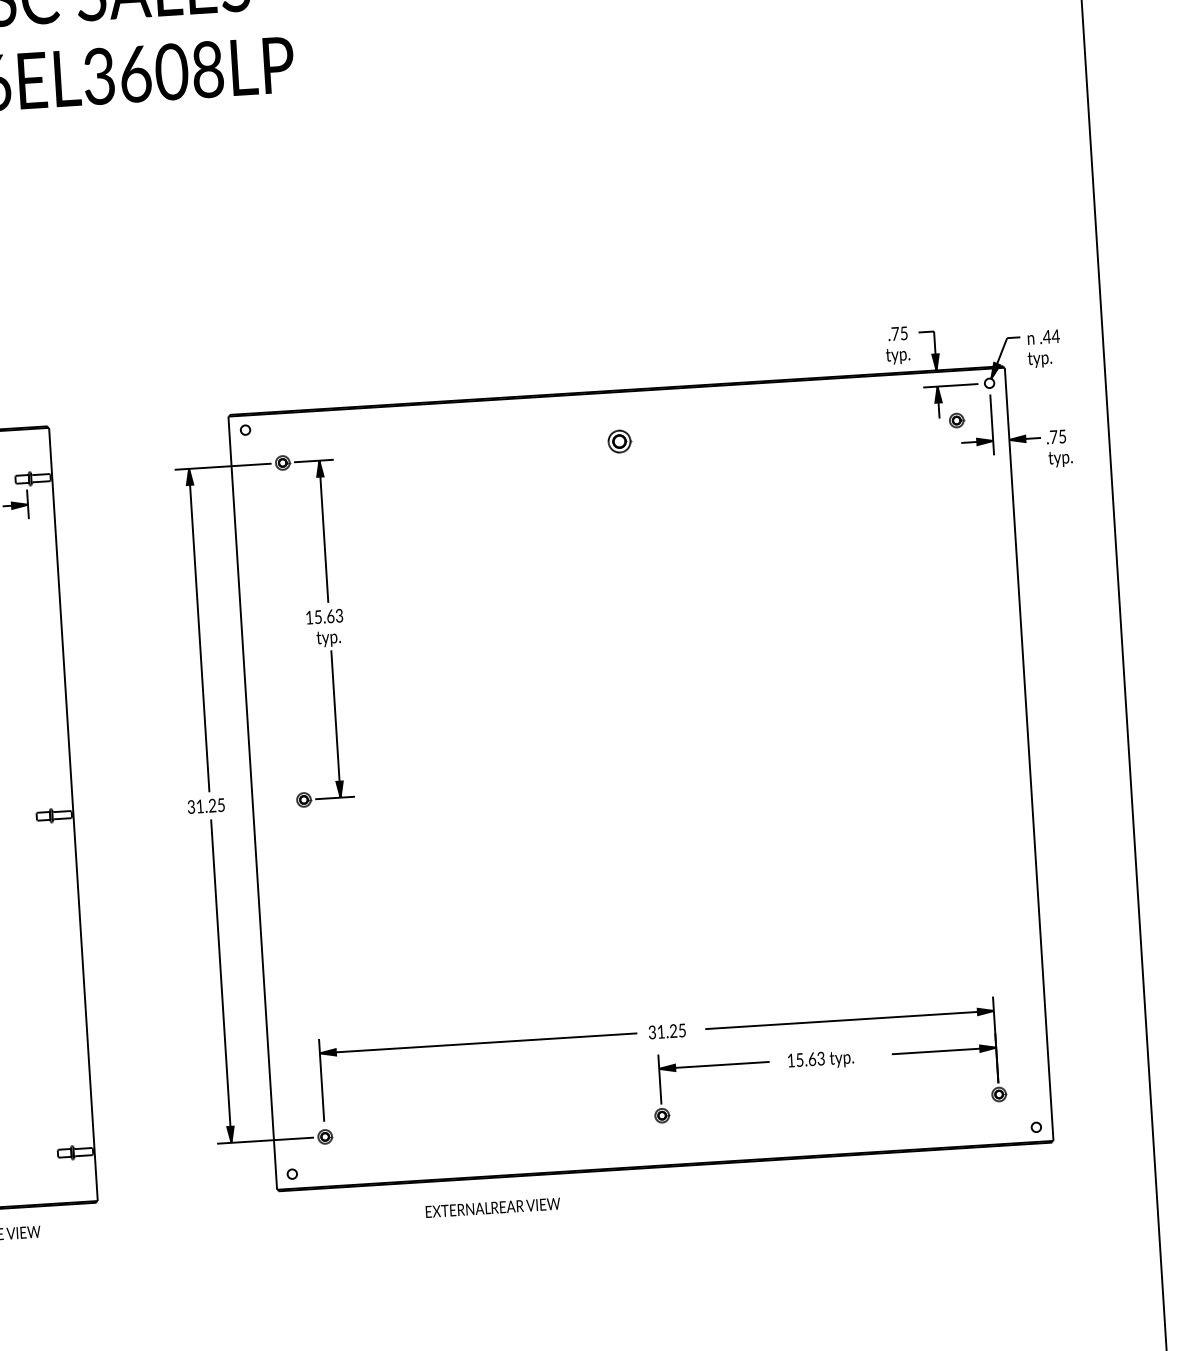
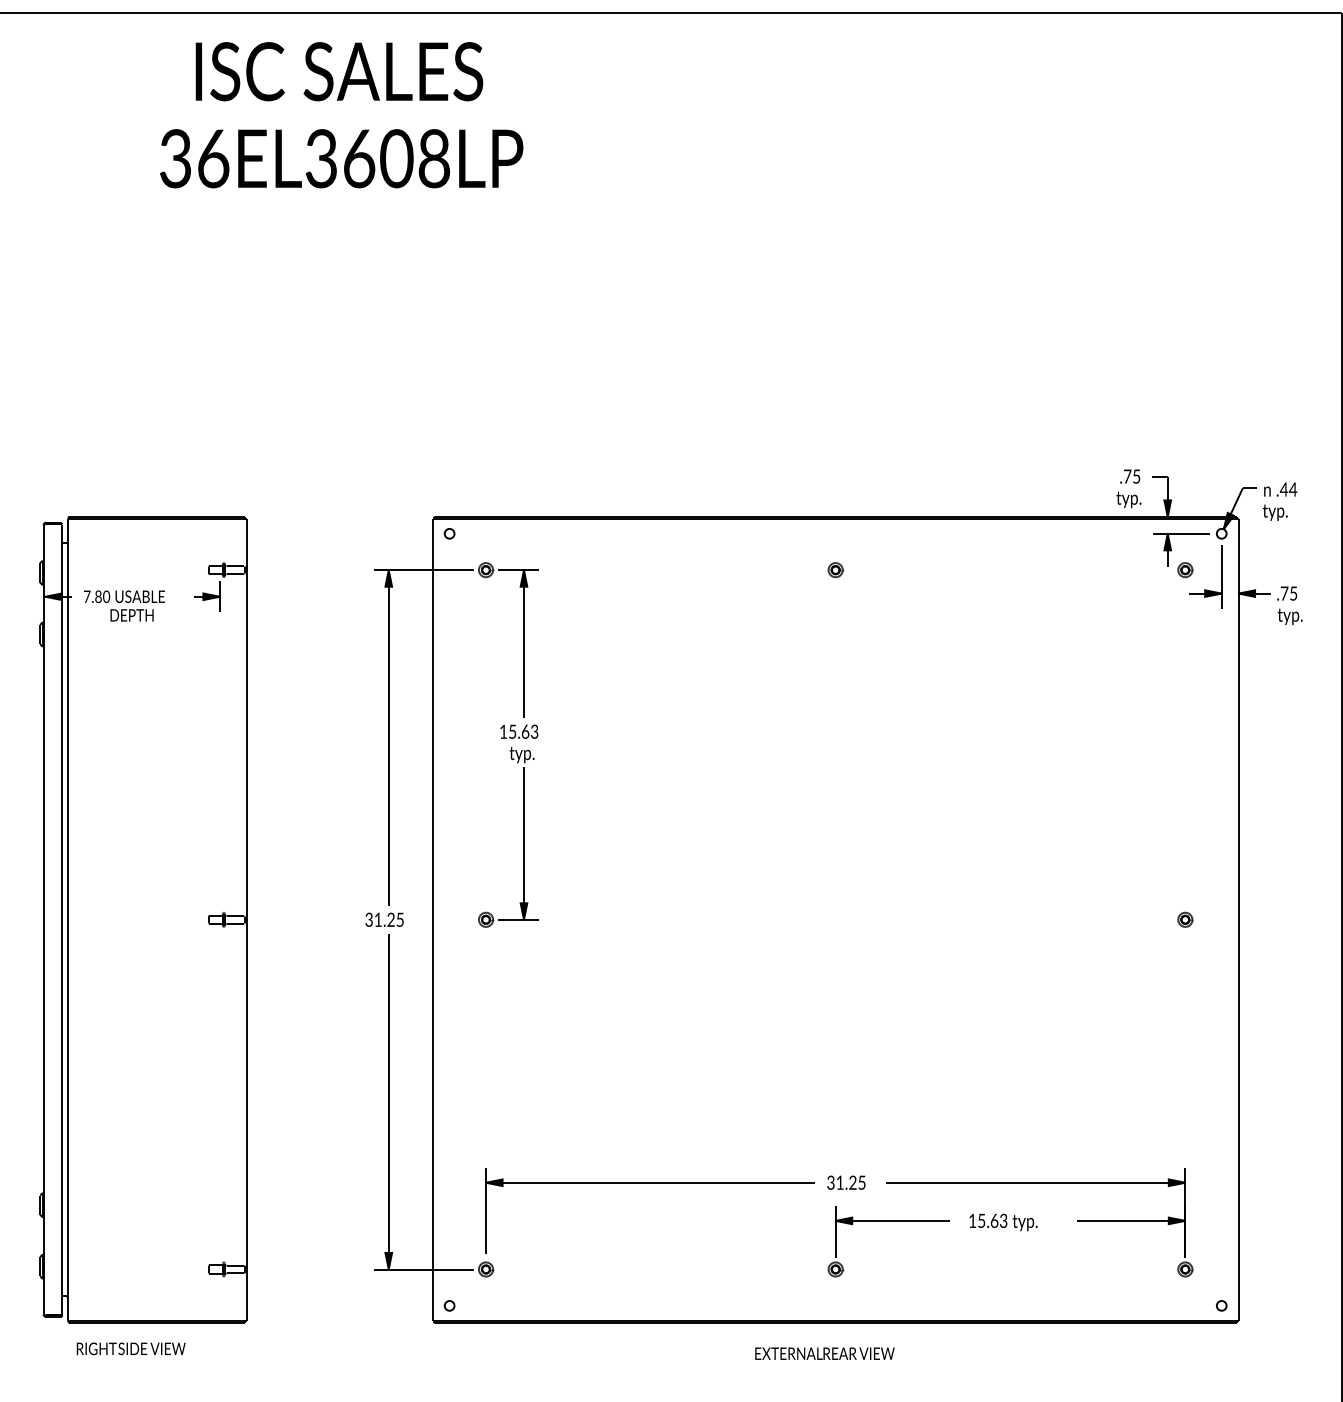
part: (619, 442) -> (835, 570), size x0.62
part: (978, 757) -> (1185, 919), added
text: (492, 1207) -> (824, 1353), moved

